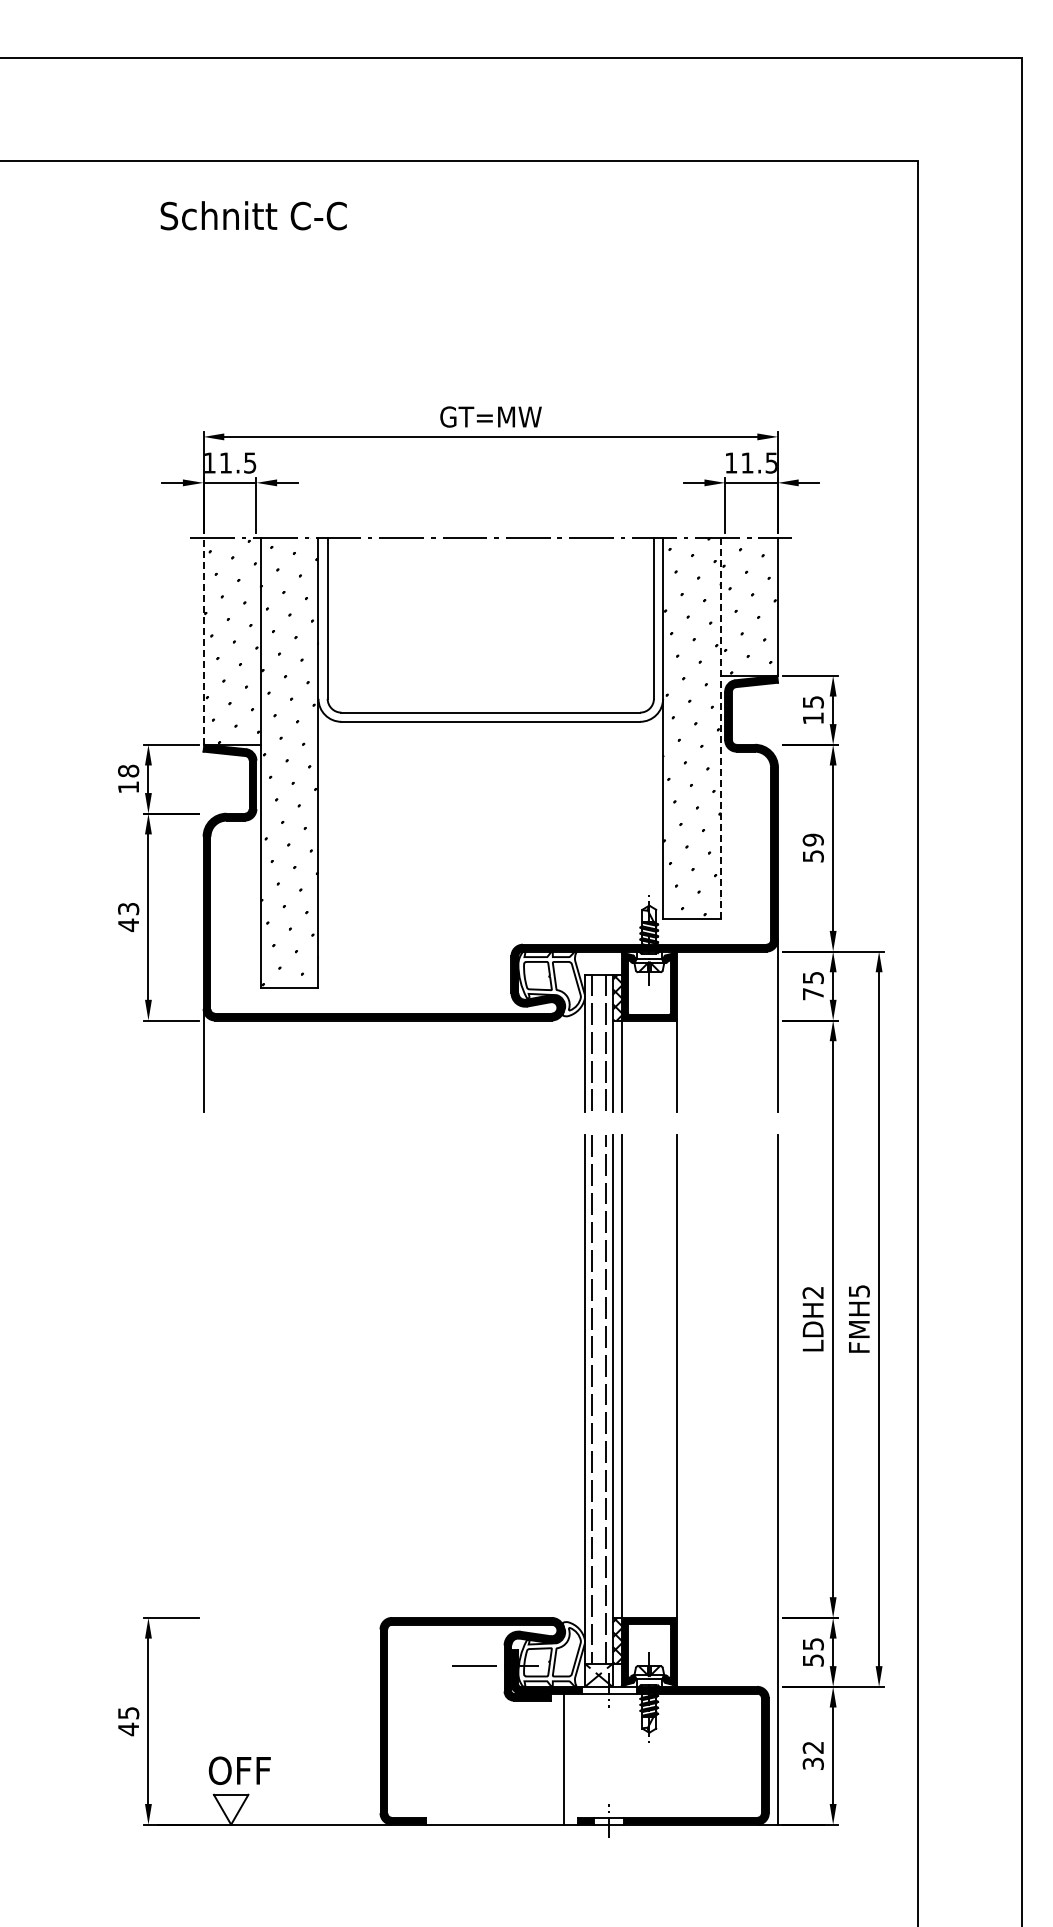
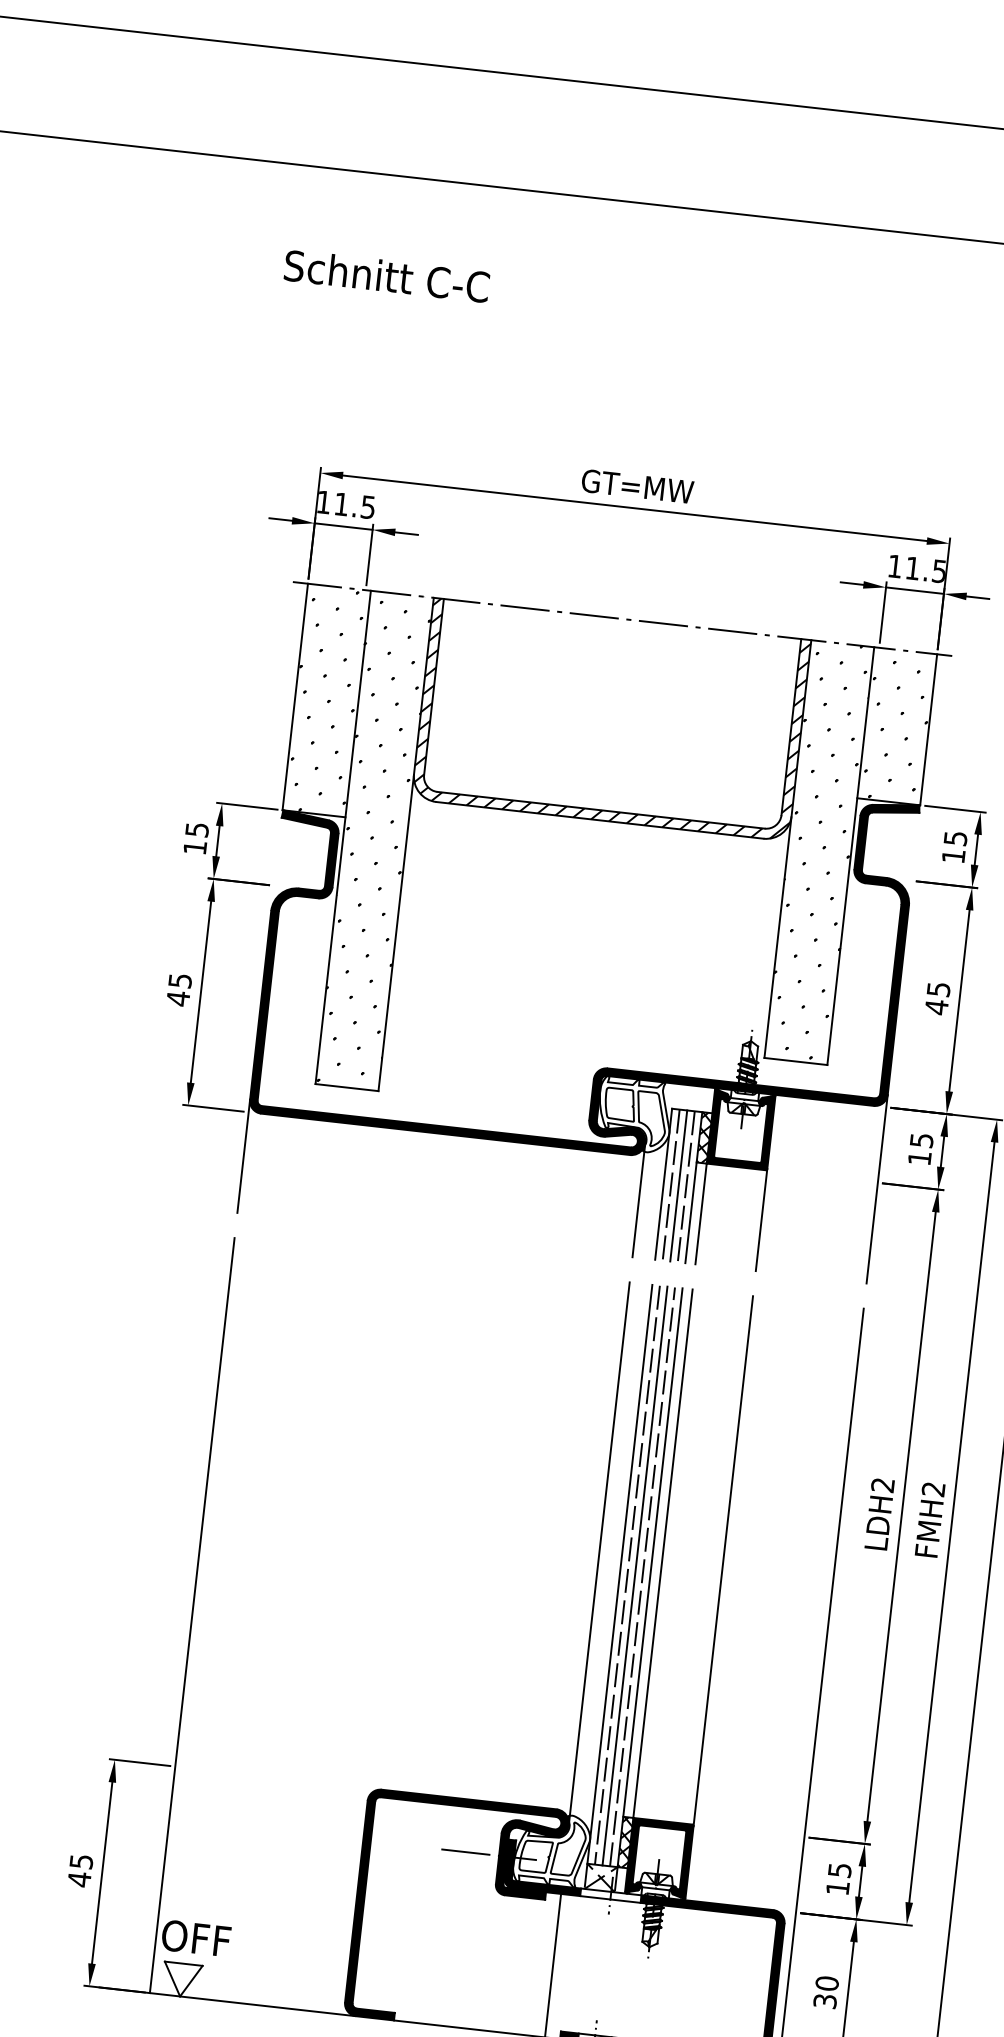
text: (253, 215) -> (386, 275), moved
hatch: (490, 629) -> (610, 719), added
line: (203, 640) -> (295, 695), dashed -> solid
line: (720, 728) -> (850, 855), dashed -> solid
text: (128, 770) -> (197, 829), 18 -> 15
text: (812, 848) -> (936, 998), 59 -> 45
text: (128, 908) -> (180, 980), 43 -> 45
text: (813, 994) -> (919, 1158), 75 -> 15
line: (598, 1043) -> (678, 1185), added
line: (564, 1059) -> (639, 1199), added
text: (858, 1291) -> (932, 1489), FMH5 -> FMH2
line: (564, 1382) -> (599, 1553), added
line: (598, 1399) -> (634, 1575), added
line: (203, 1479) -> (192, 1614), added
text: (813, 1660) -> (838, 1888), 55 -> 15
text: (812, 1747) -> (826, 1983), 32 -> 30

